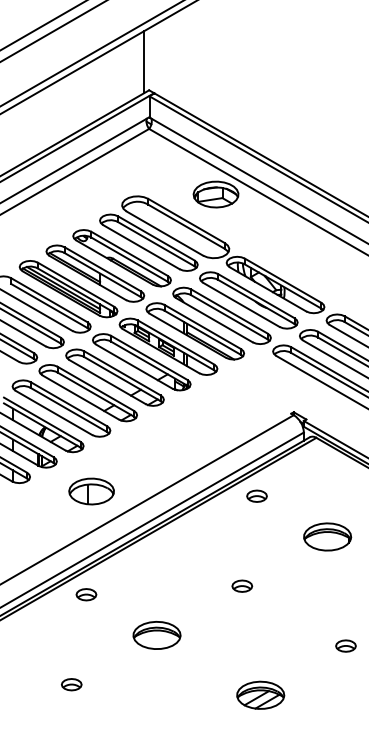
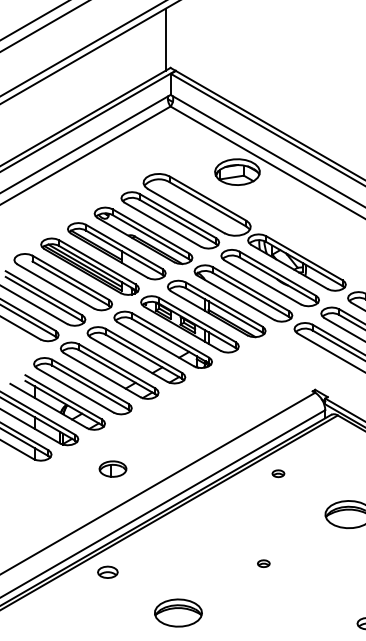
part: (91, 491) -> (112, 469), size x0.6
part: (256, 495) -> (277, 473), size x0.6
part: (242, 585) -> (263, 563), size x0.6

